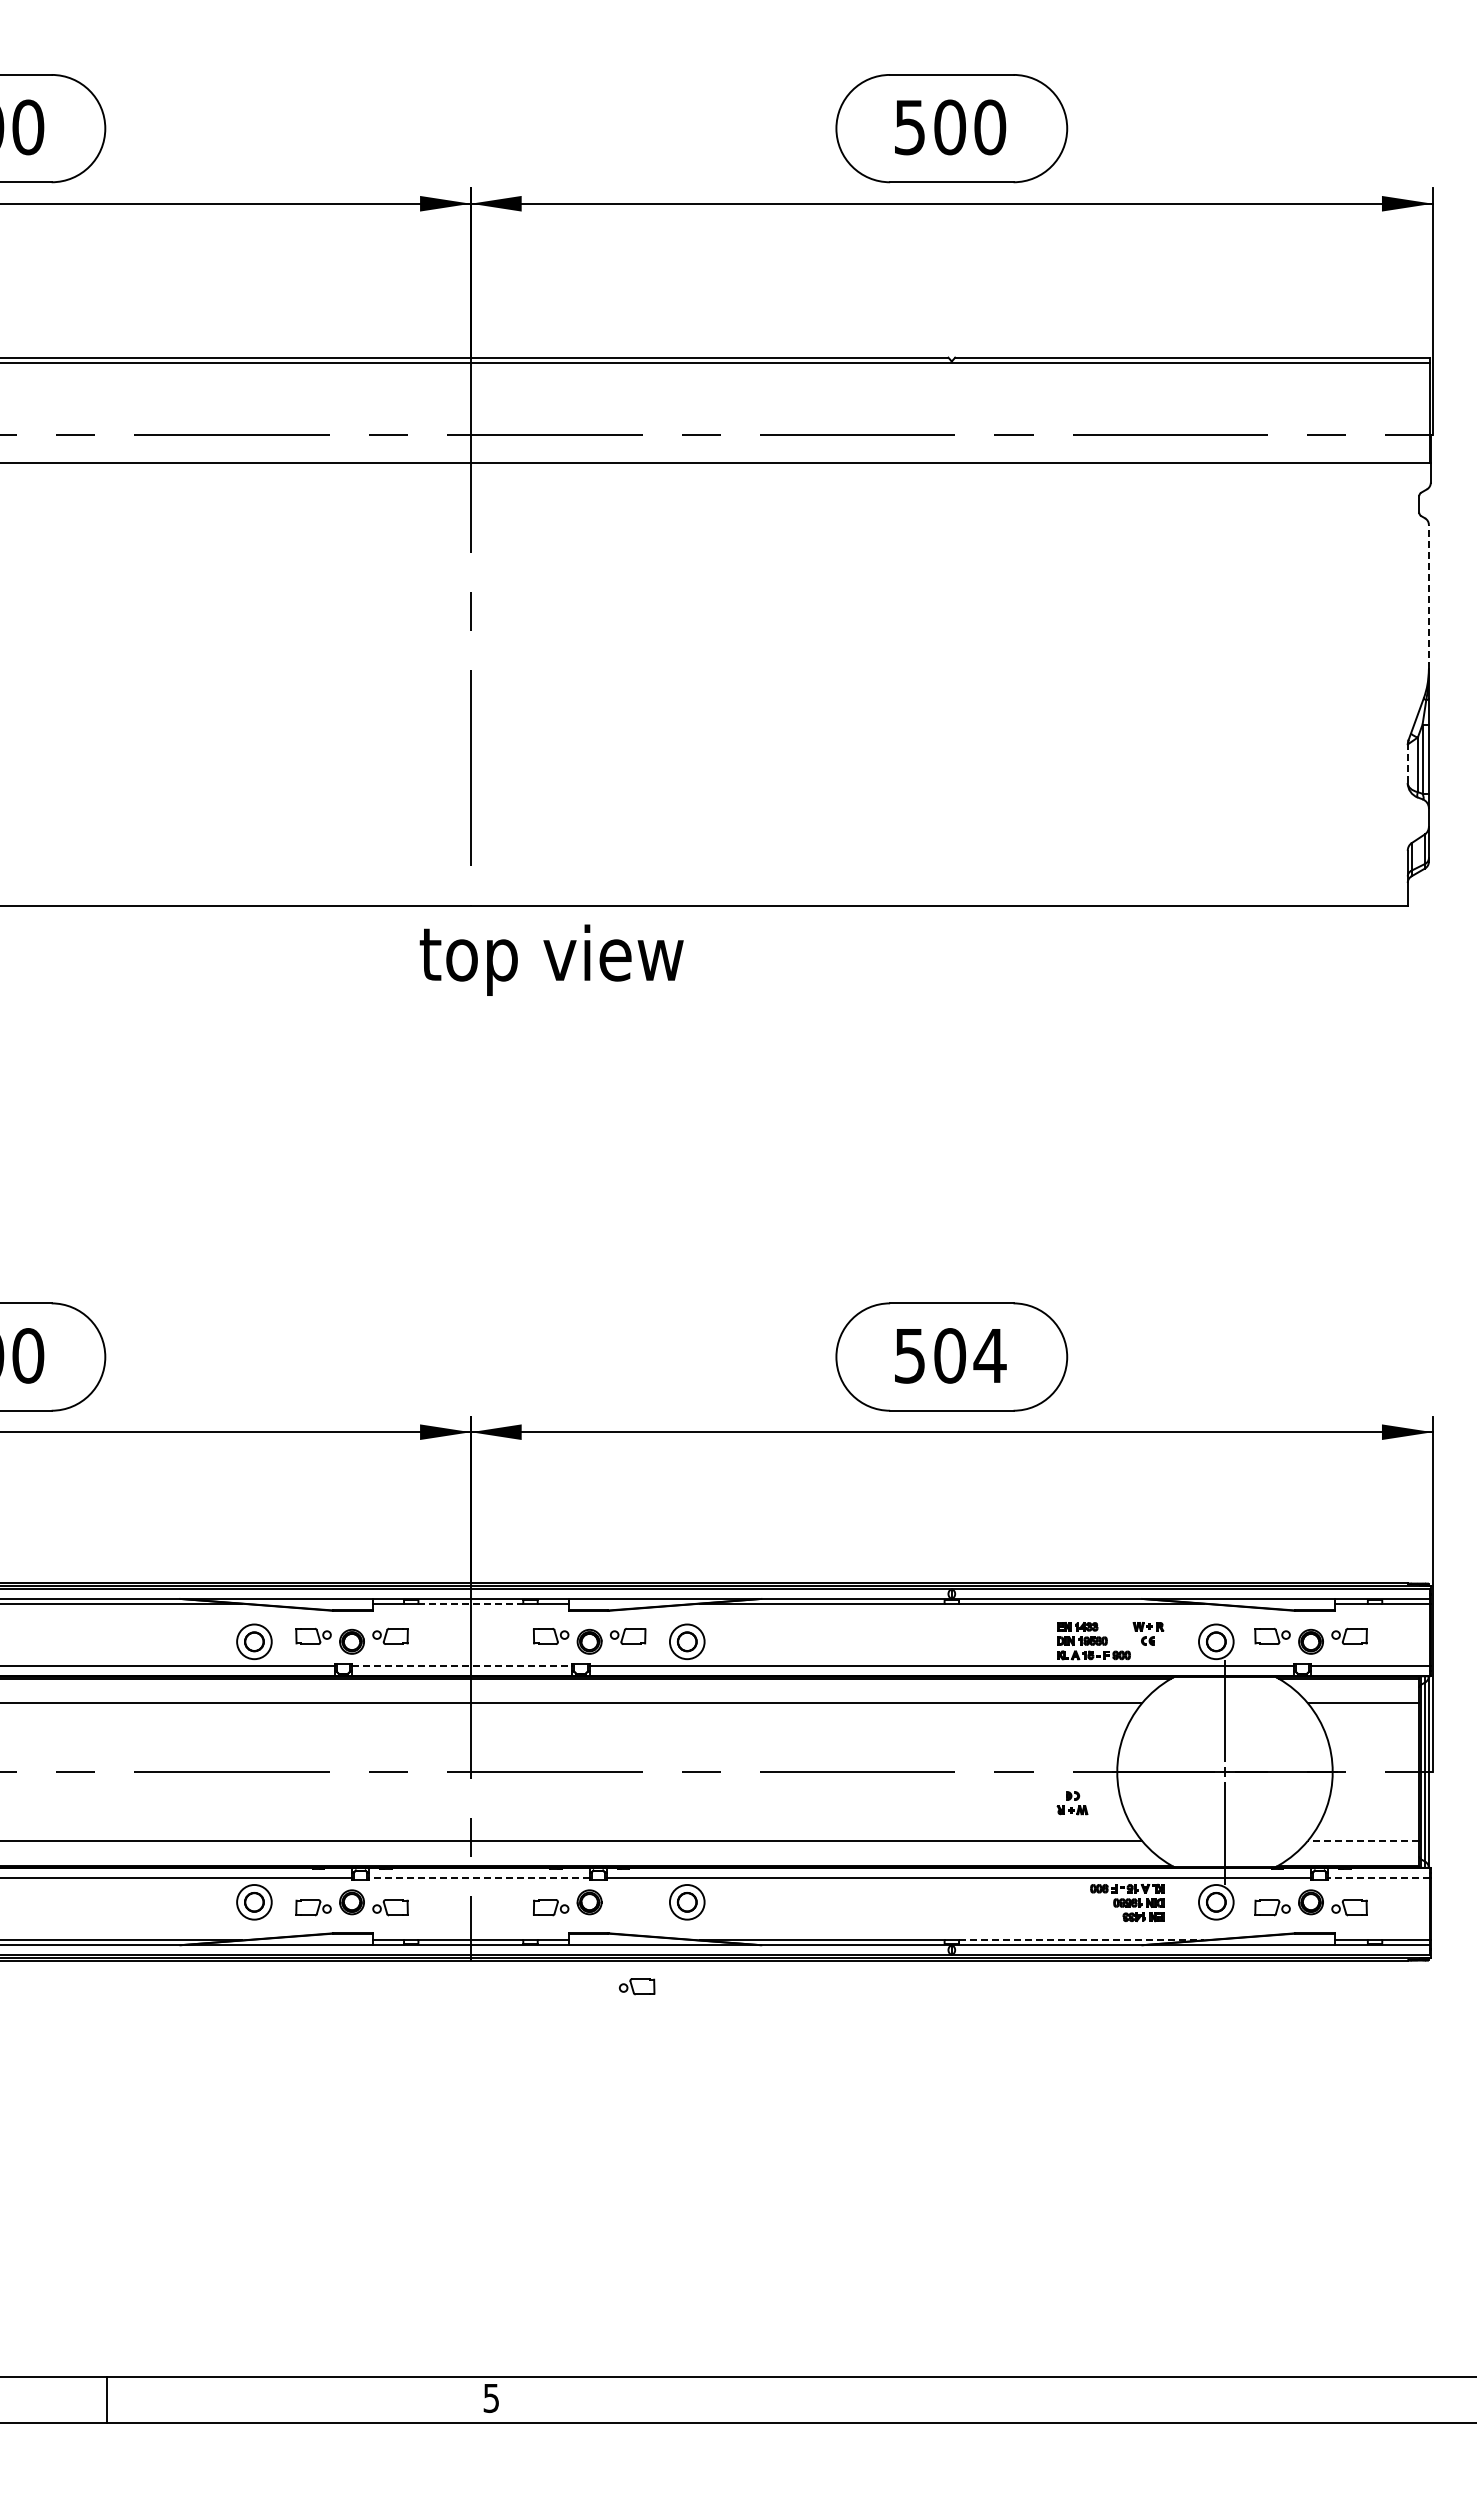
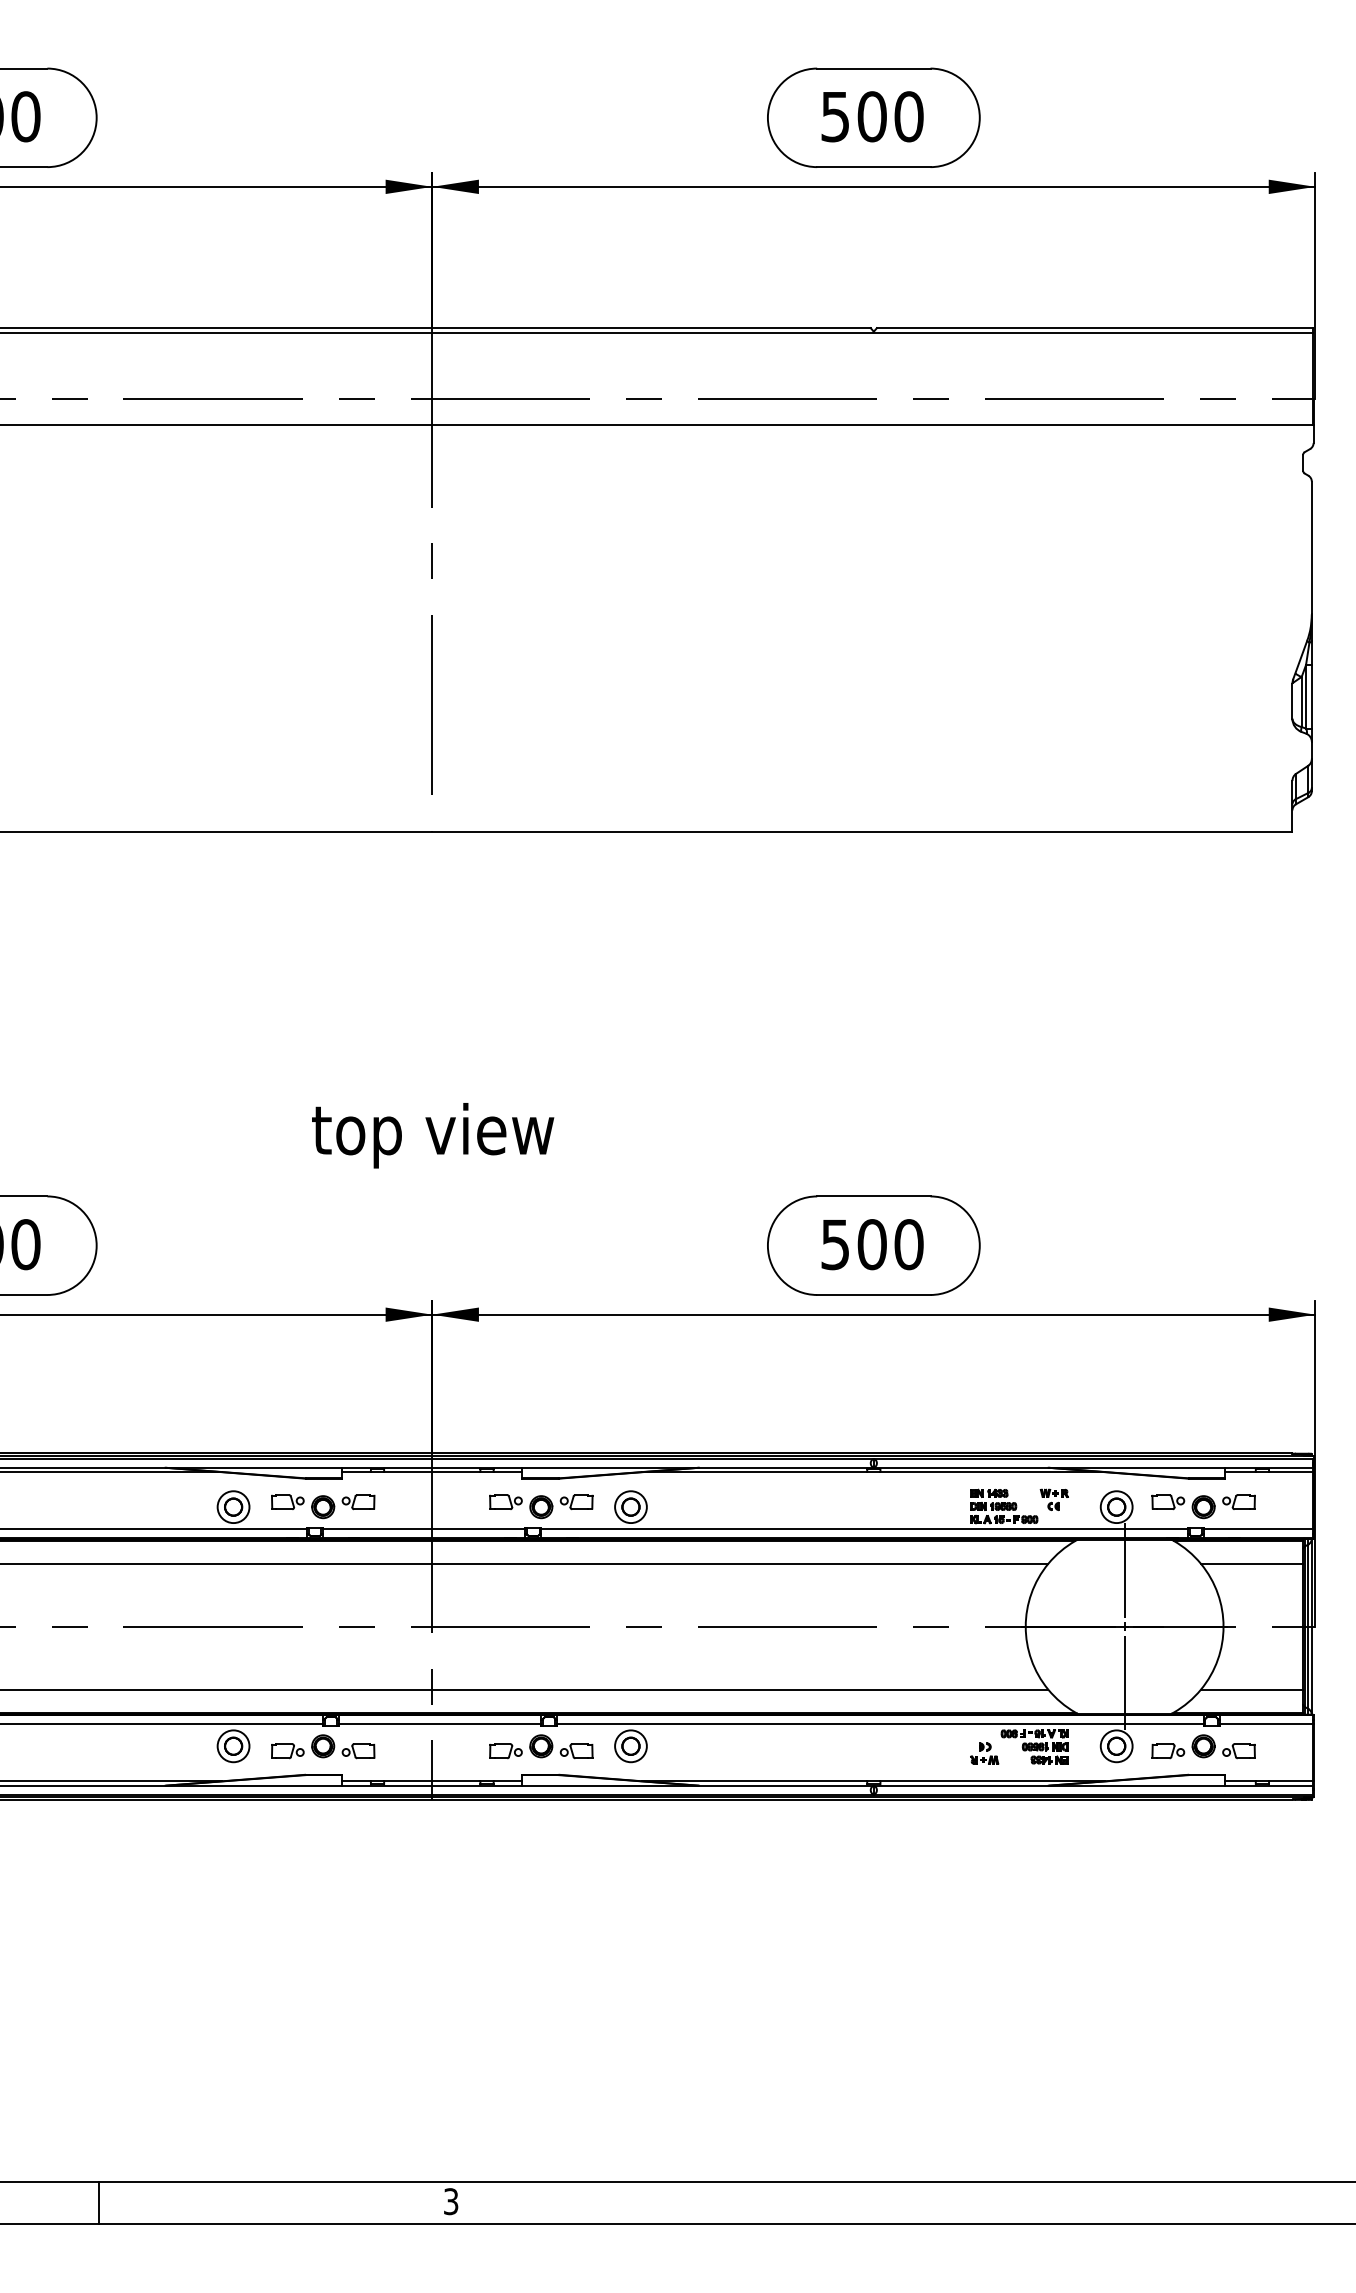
line: (1428, 596) -> (1311, 547), dashed -> solid
line: (1407, 764) -> (1292, 701), dashed -> solid
text: (551, 959) -> (432, 1135), moved
text: (989, 1355) -> (908, 1244), 504 -> 500
line: (471, 1603) -> (432, 1471), dashed -> solid
line: (462, 1666) -> (424, 1529), dashed -> solid
part: (1072, 1803) -> (984, 1753), moved
line: (1363, 1840) -> (1251, 1689), dashed -> solid
line: (479, 1878) -> (440, 1724), dashed -> solid
line: (1379, 1878) -> (1266, 1724), dashed -> solid
line: (1081, 1940) -> (992, 1781), dashed -> solid
part: (637, 1986) -> (577, 1751), moved
text: (491, 2397) -> (451, 2200), 5 -> 3

